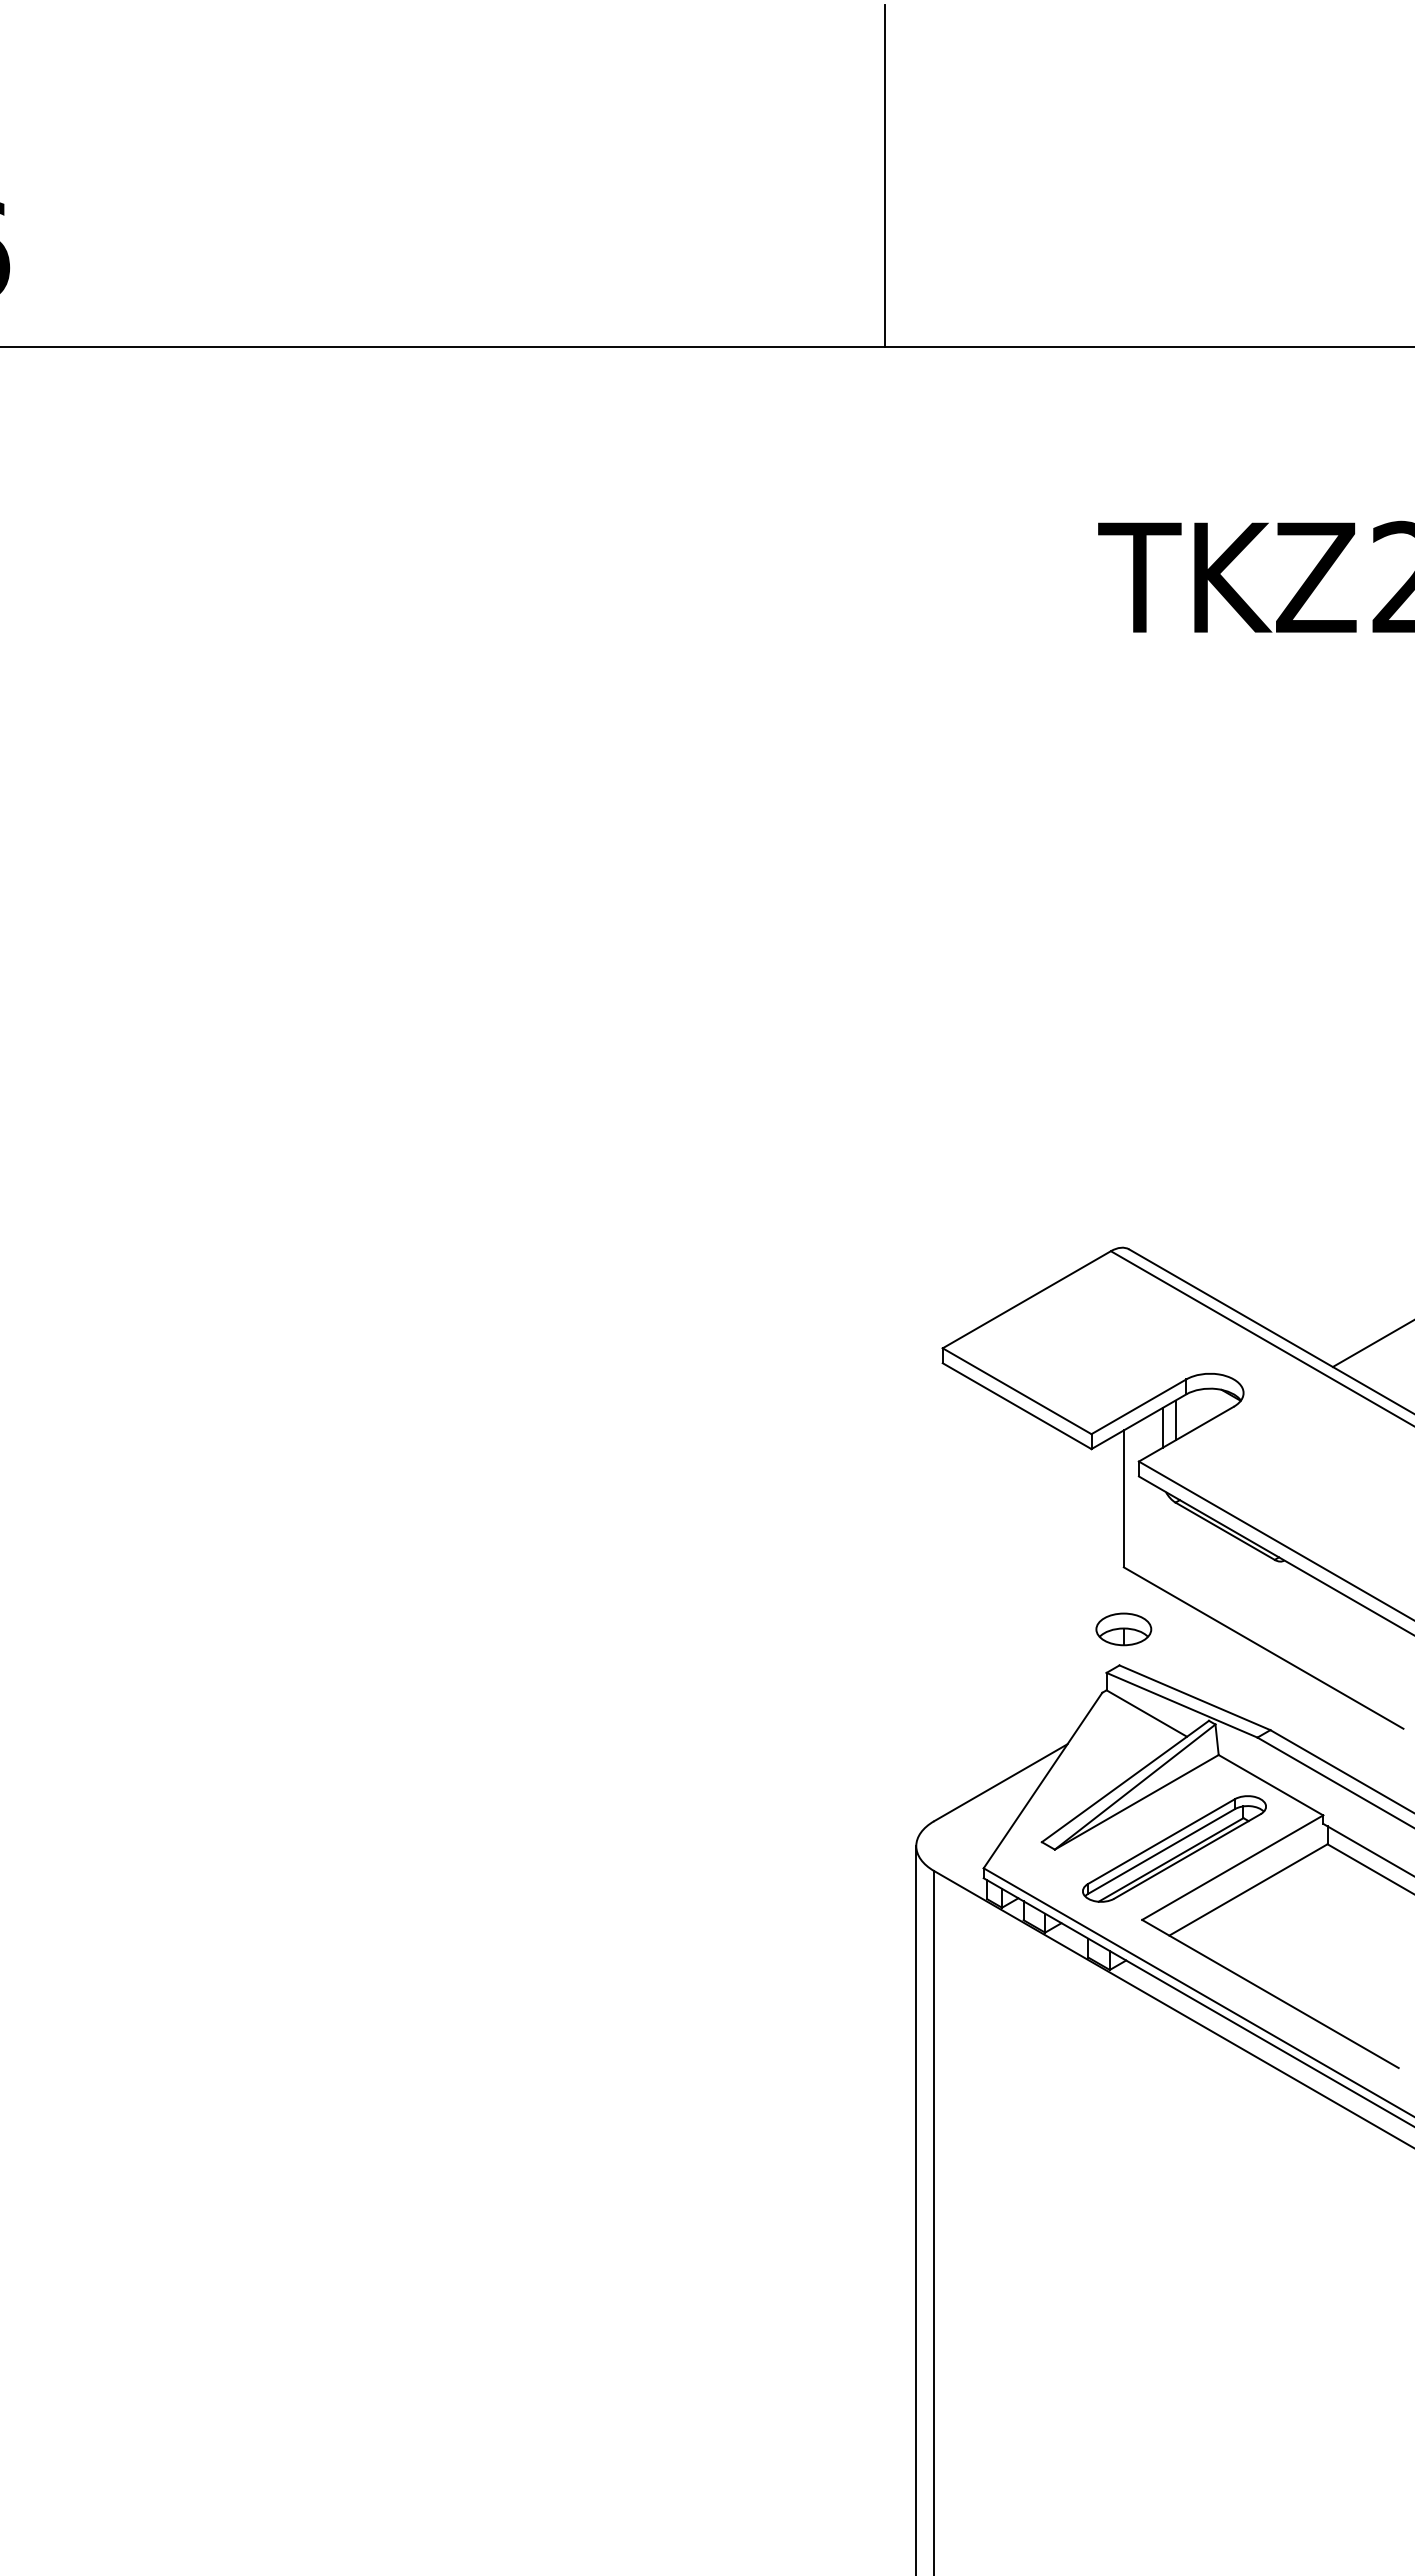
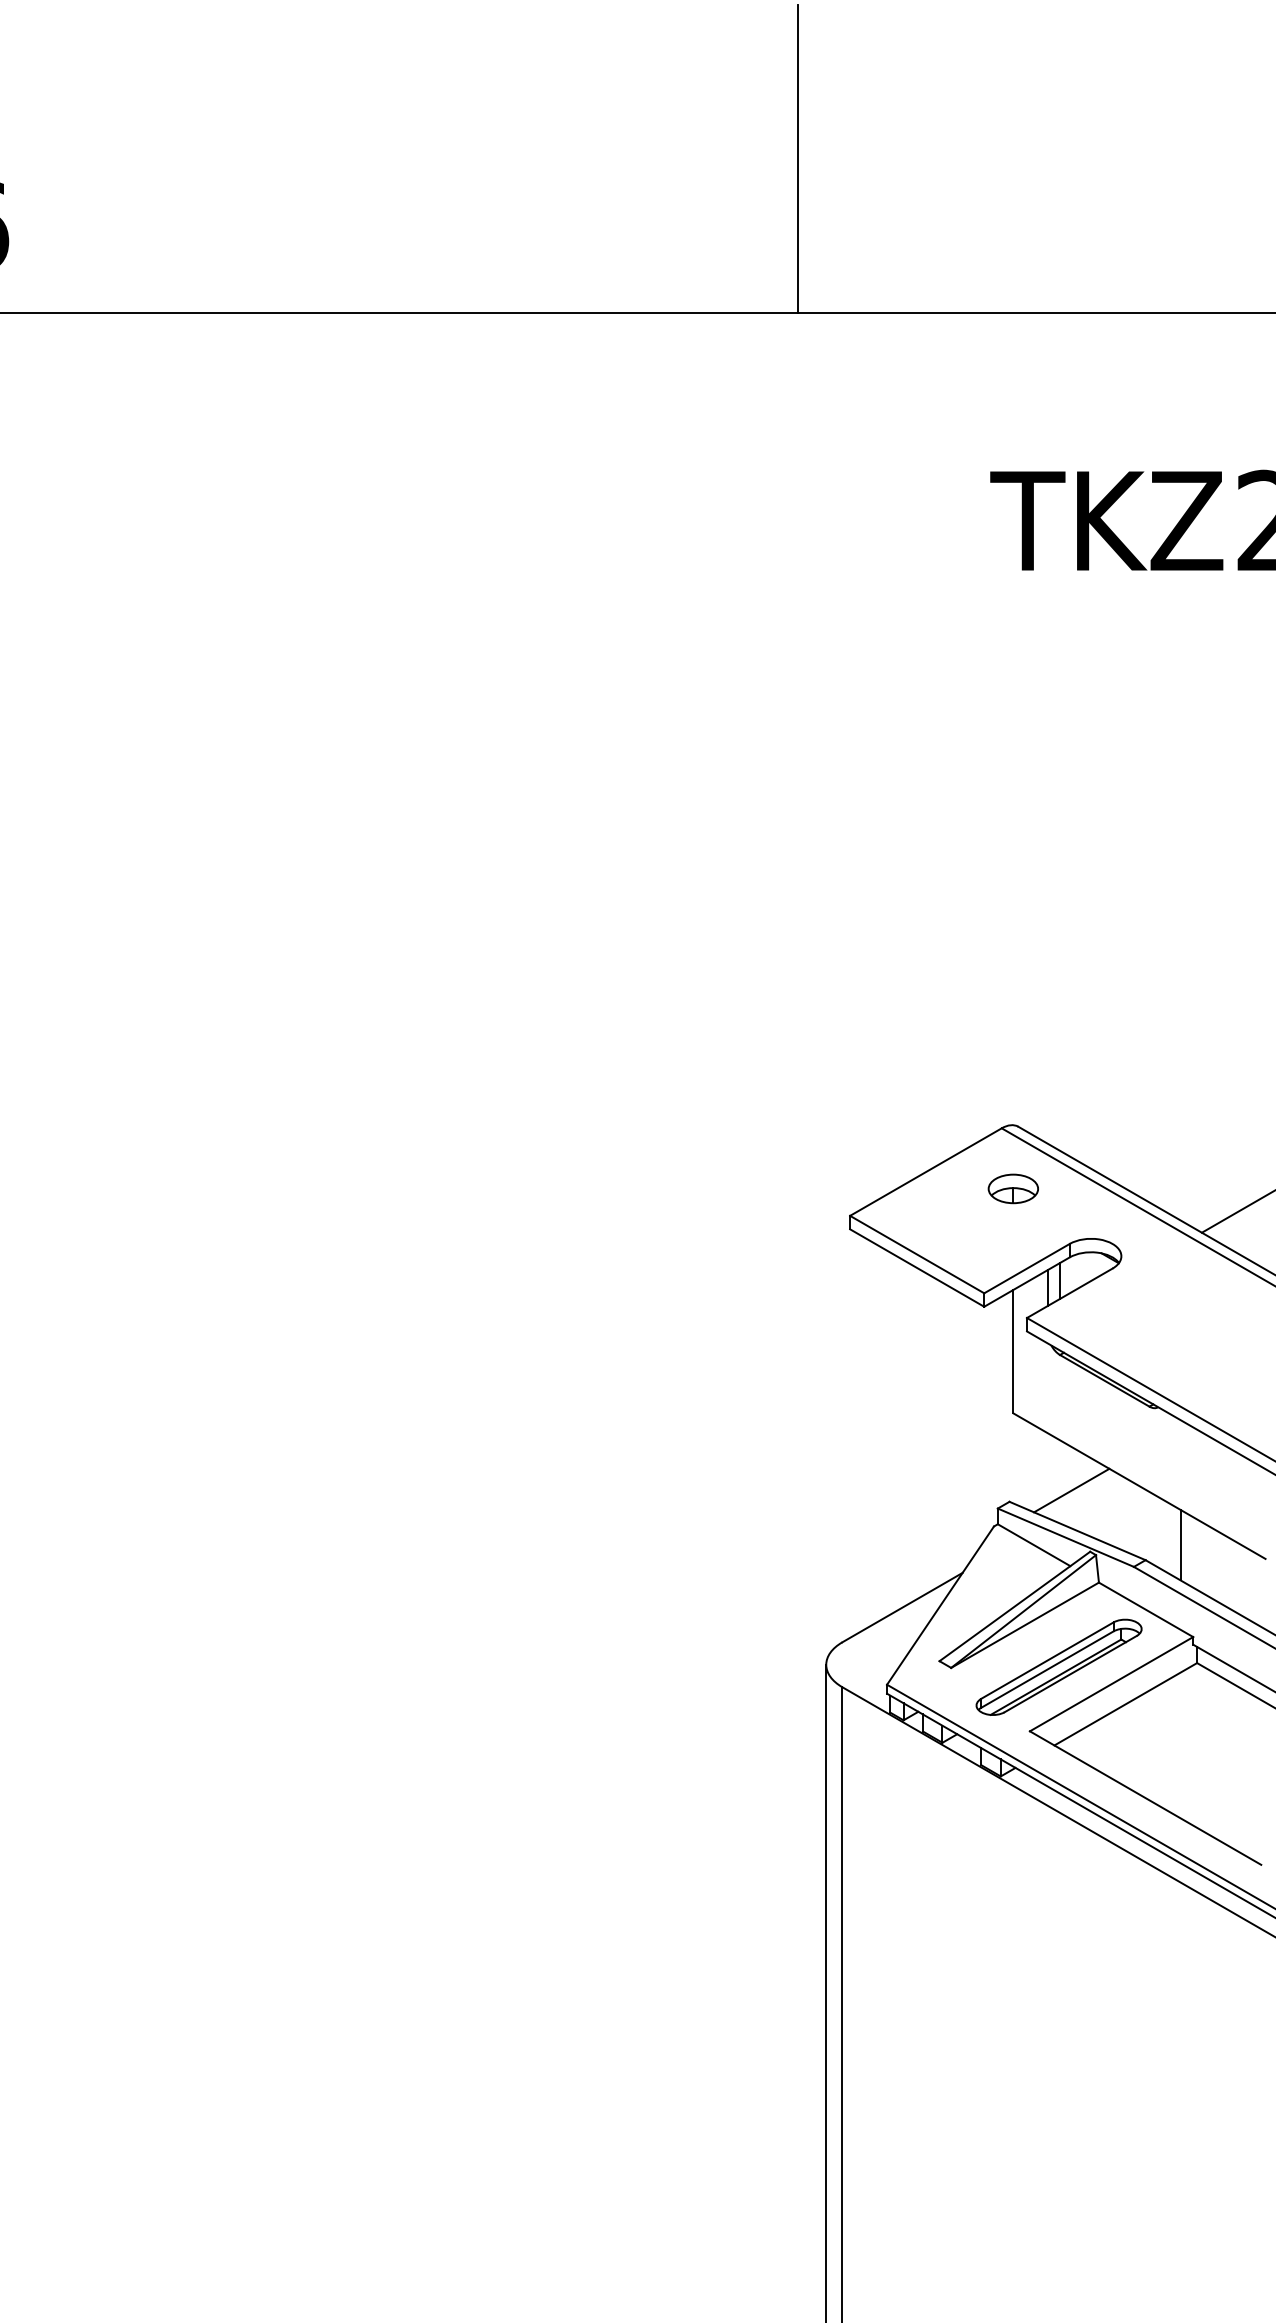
part: (1123, 1629) -> (1013, 1189), moved
line: (1188, 1652) -> (1071, 1490), added
line: (1309, 1713) -> (1180, 1545), added

